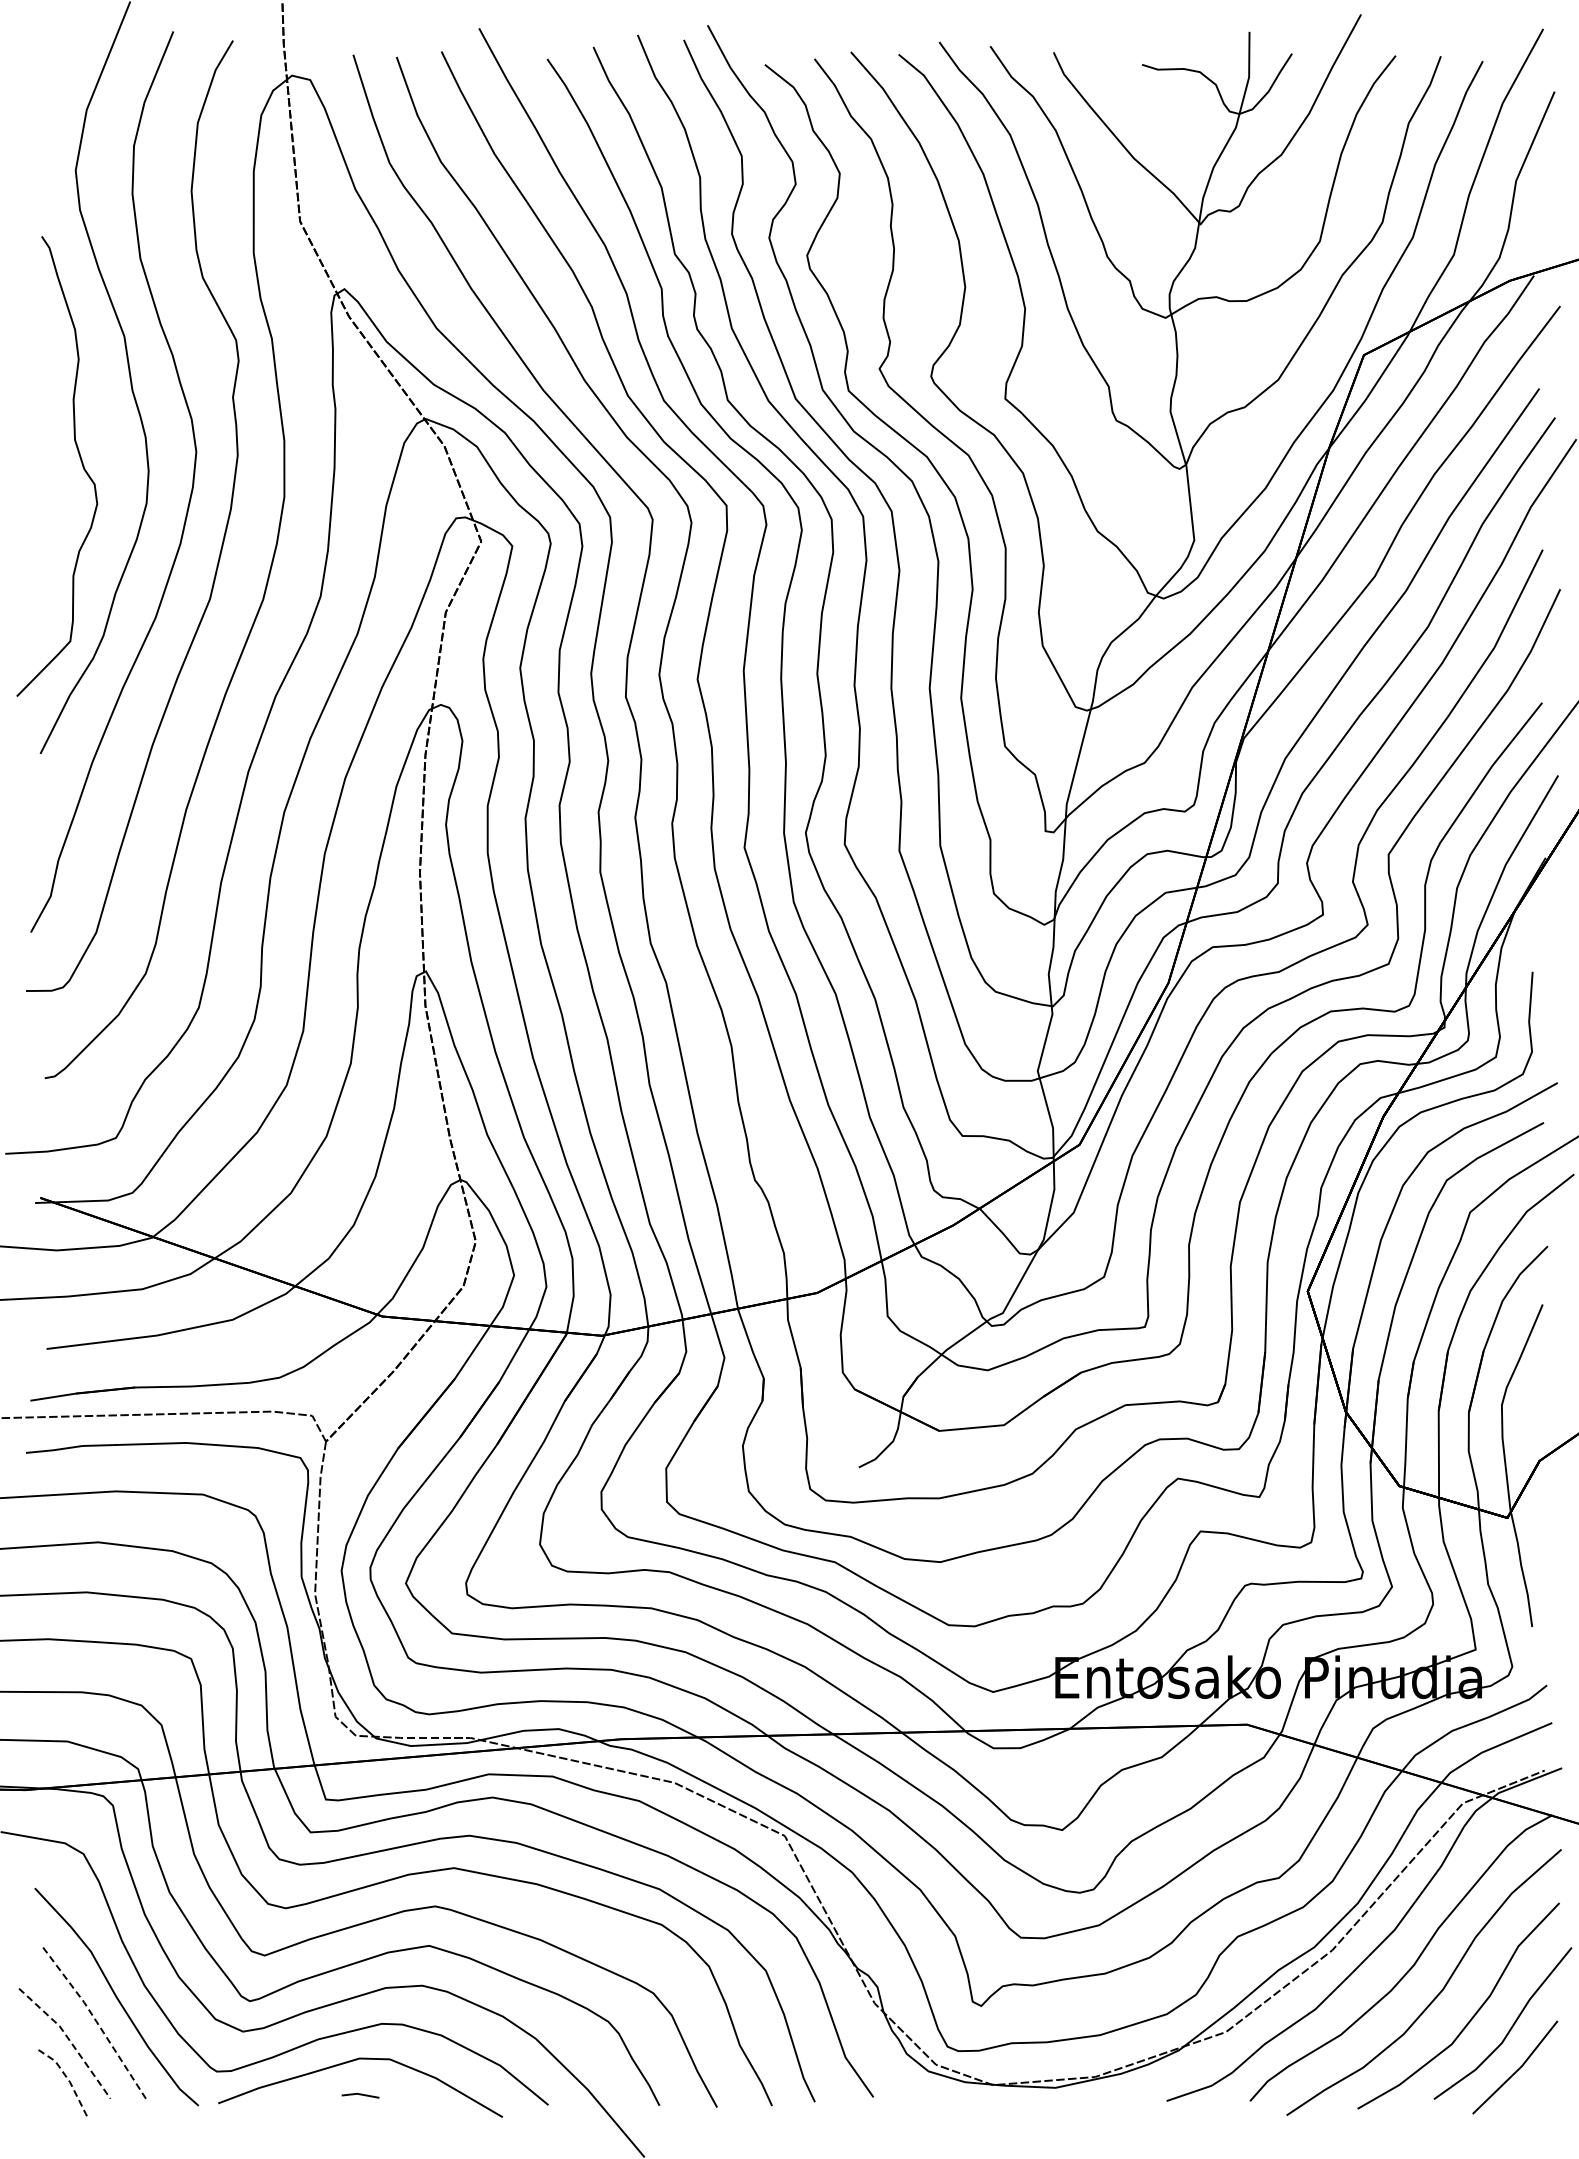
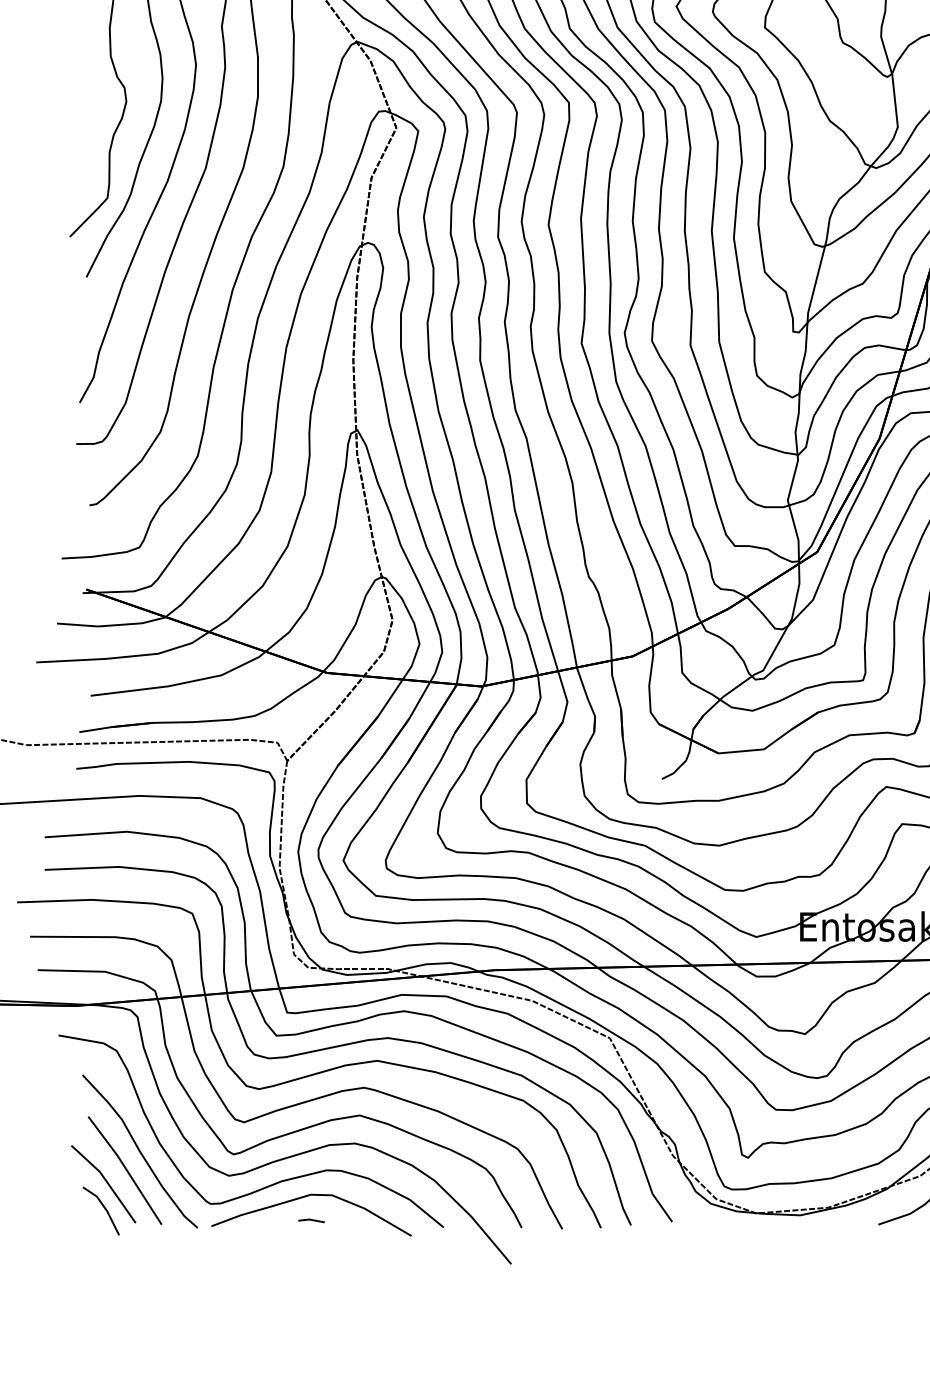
line: (97, 2022) -> (126, 1169), dashed -> solid
line: (68, 2039) -> (106, 1181), dashed -> solid
line: (66, 2077) -> (104, 1208), dashed -> solid

